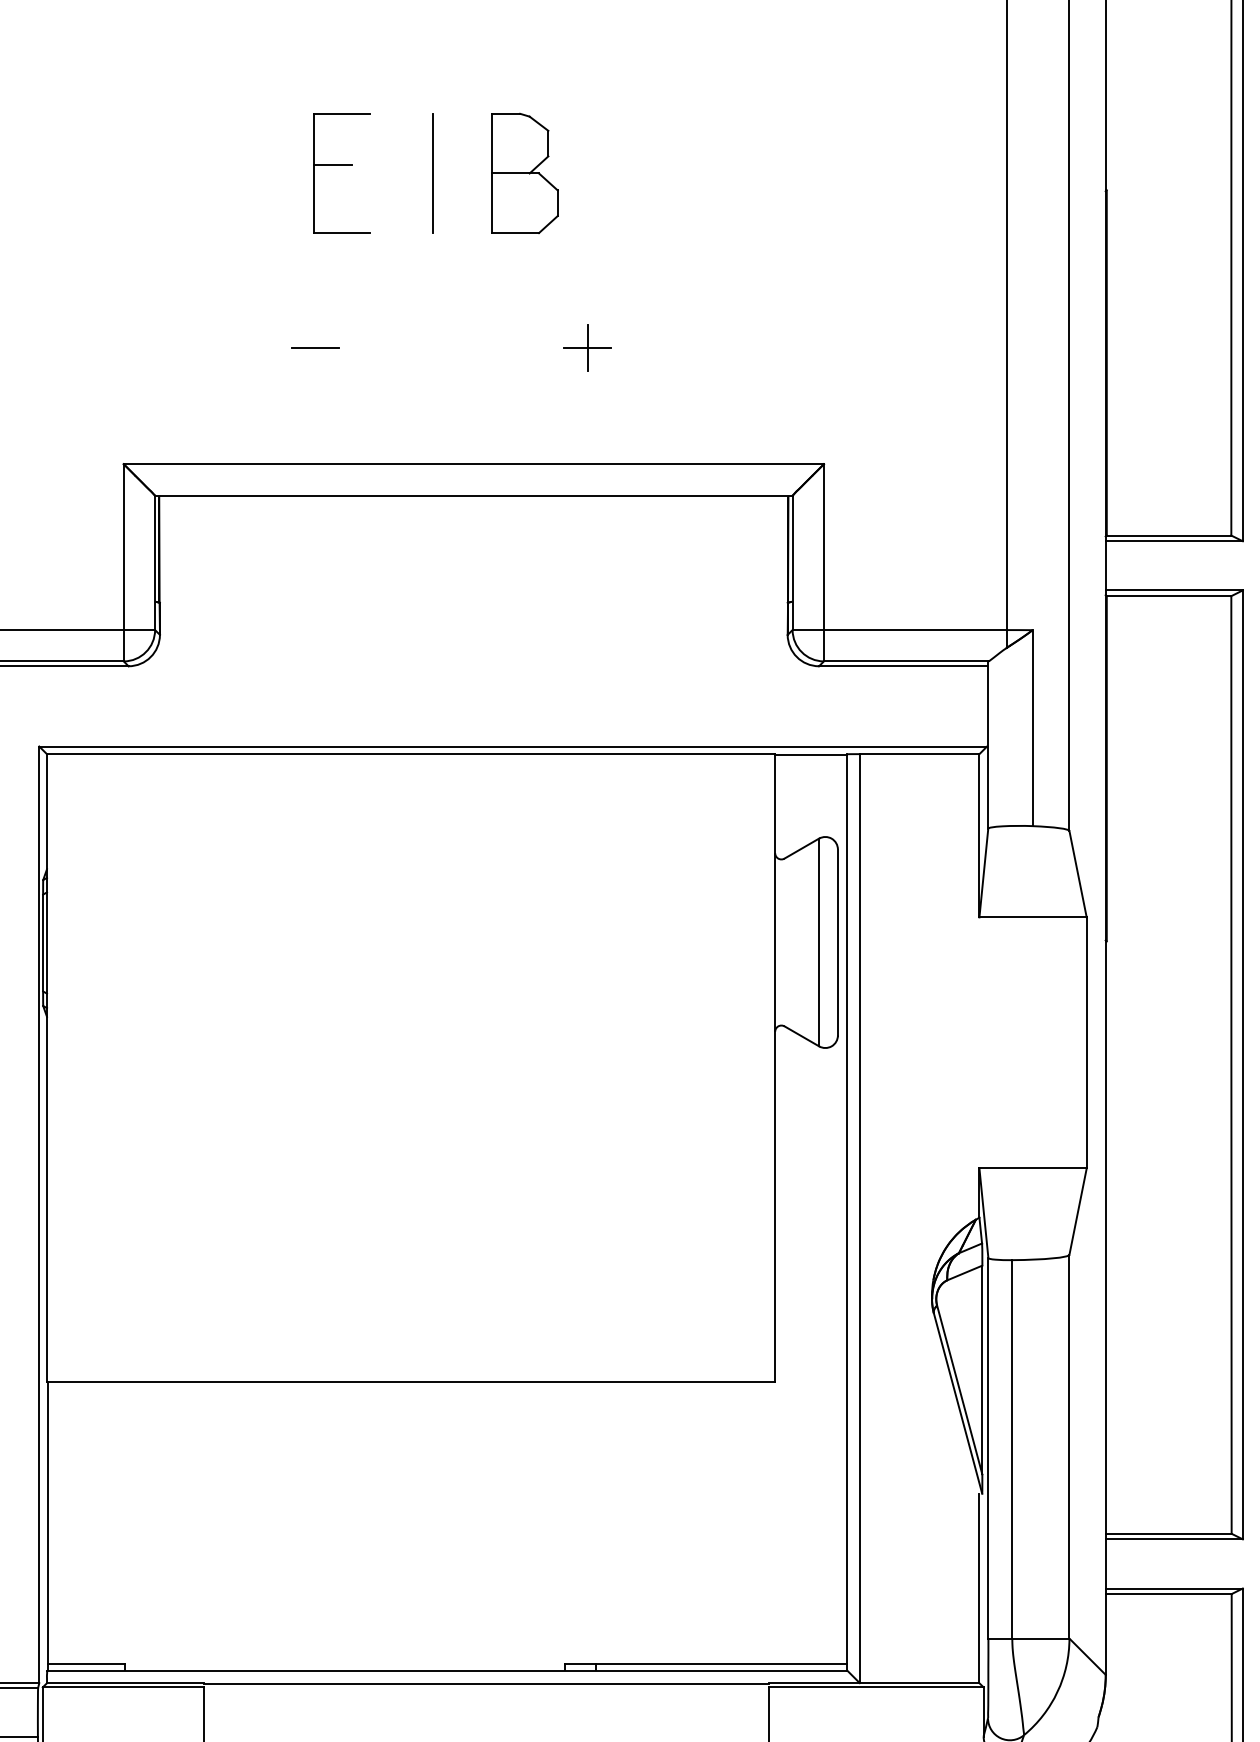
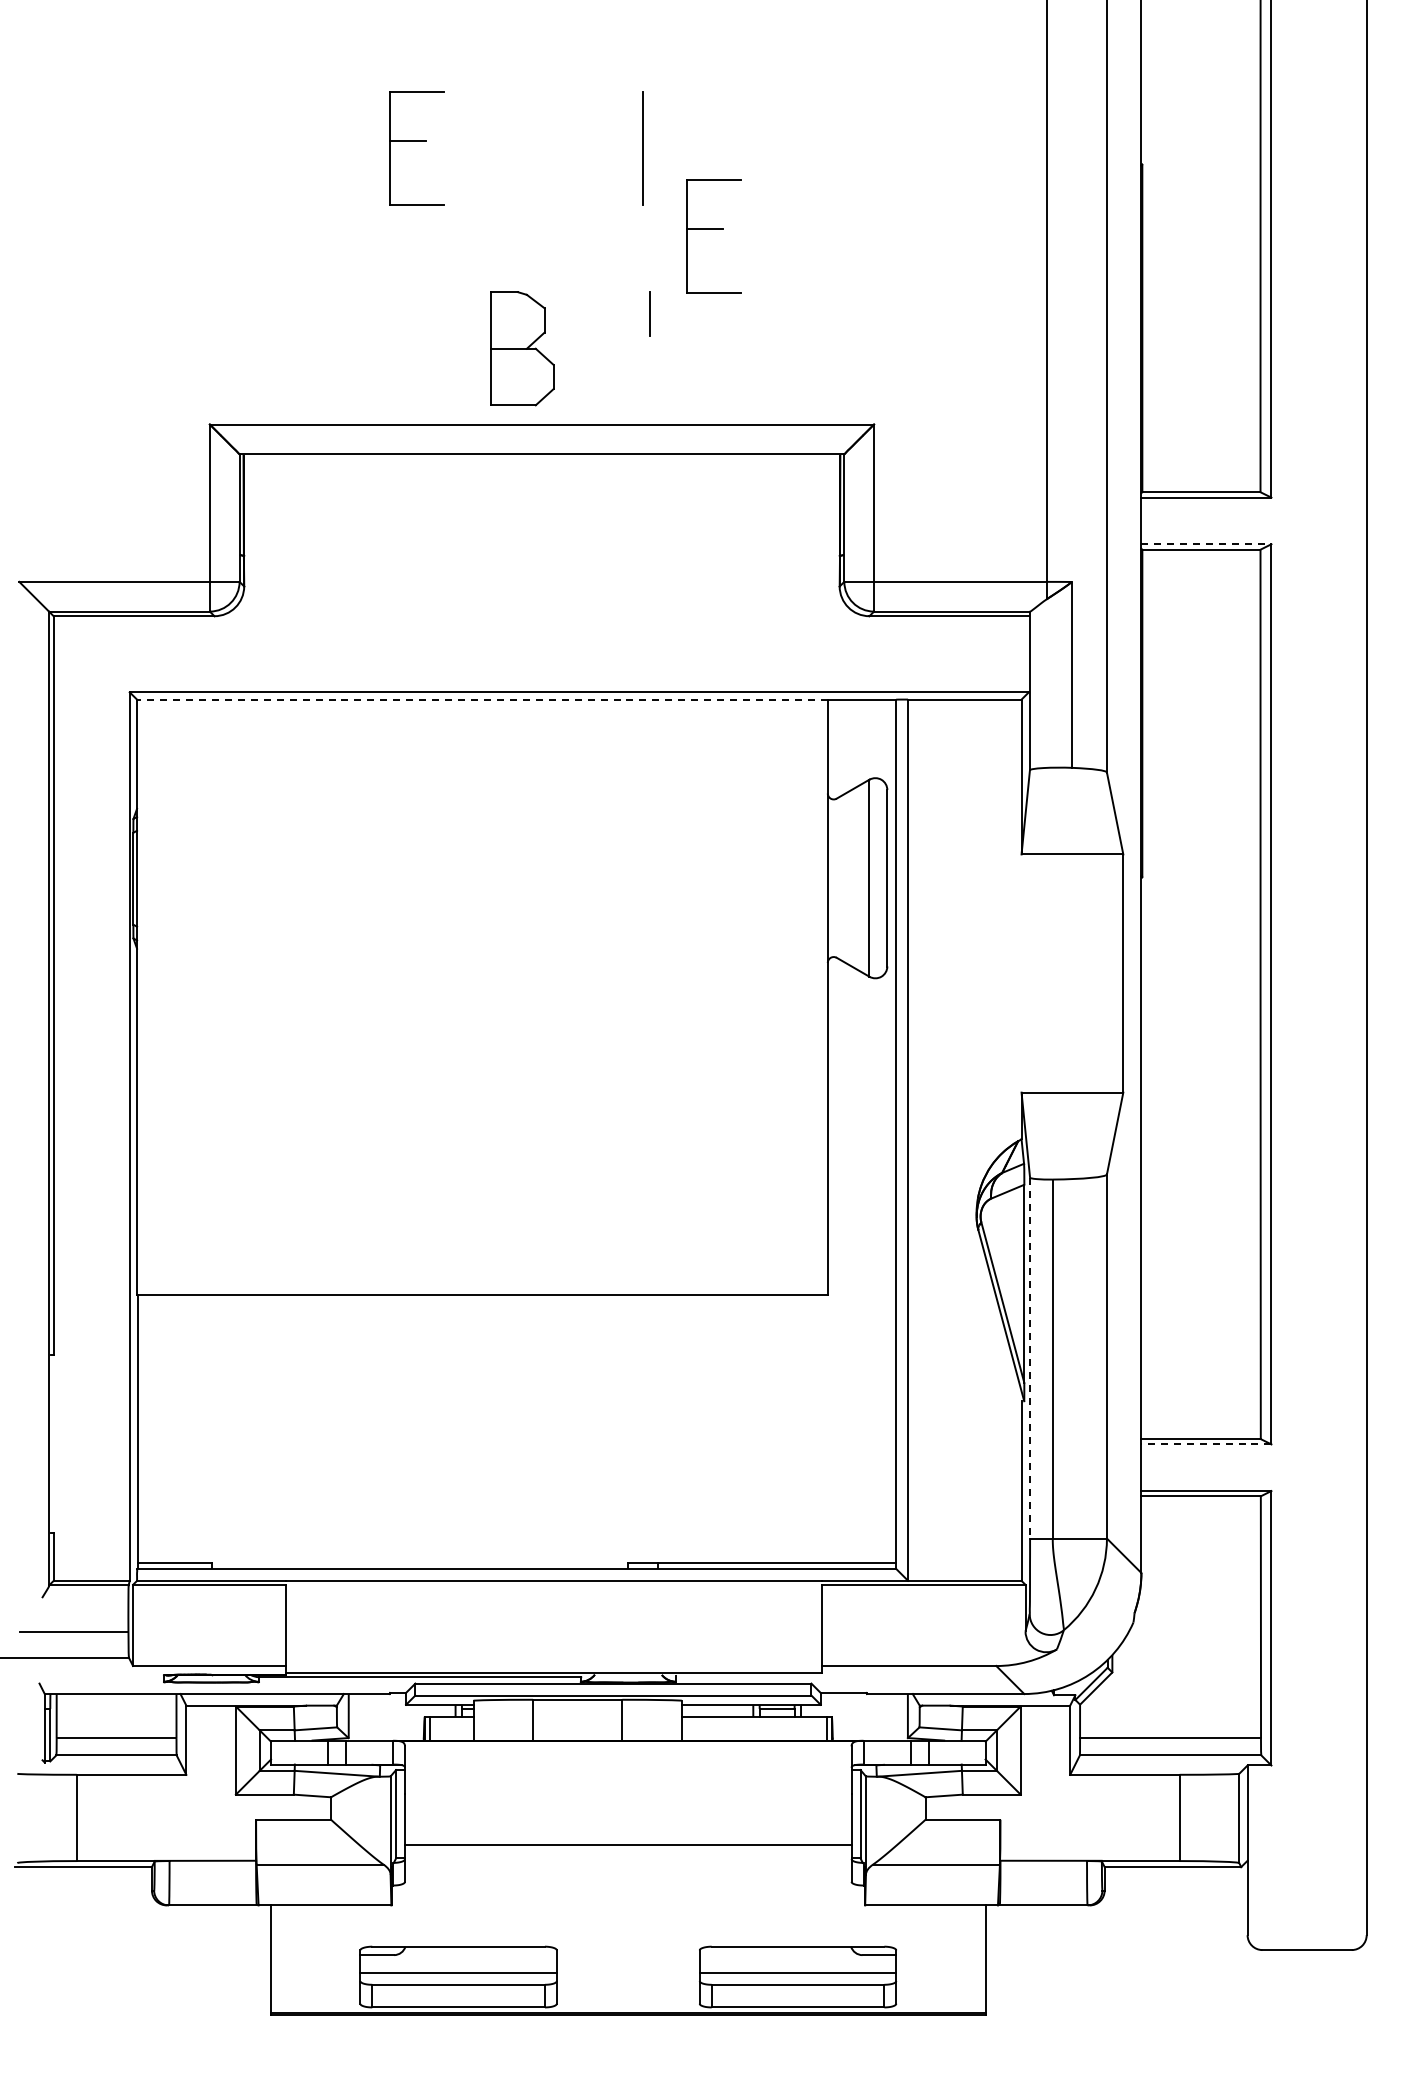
line: (432, 173) -> (642, 148), moved
part: (525, 173) -> (522, 348), moved
part: (654, 258) -> (713, 229), added
line: (315, 348) -> (391, 314), removed
line: (587, 348) -> (649, 314), removed
line: (1174, 590) -> (1206, 544), solid -> dashed
line: (410, 754) -> (481, 699), solid -> dashed
line: (988, 1448) -> (1030, 1358), solid -> dashed
line: (1173, 1539) -> (1205, 1444), solid -> dashed

